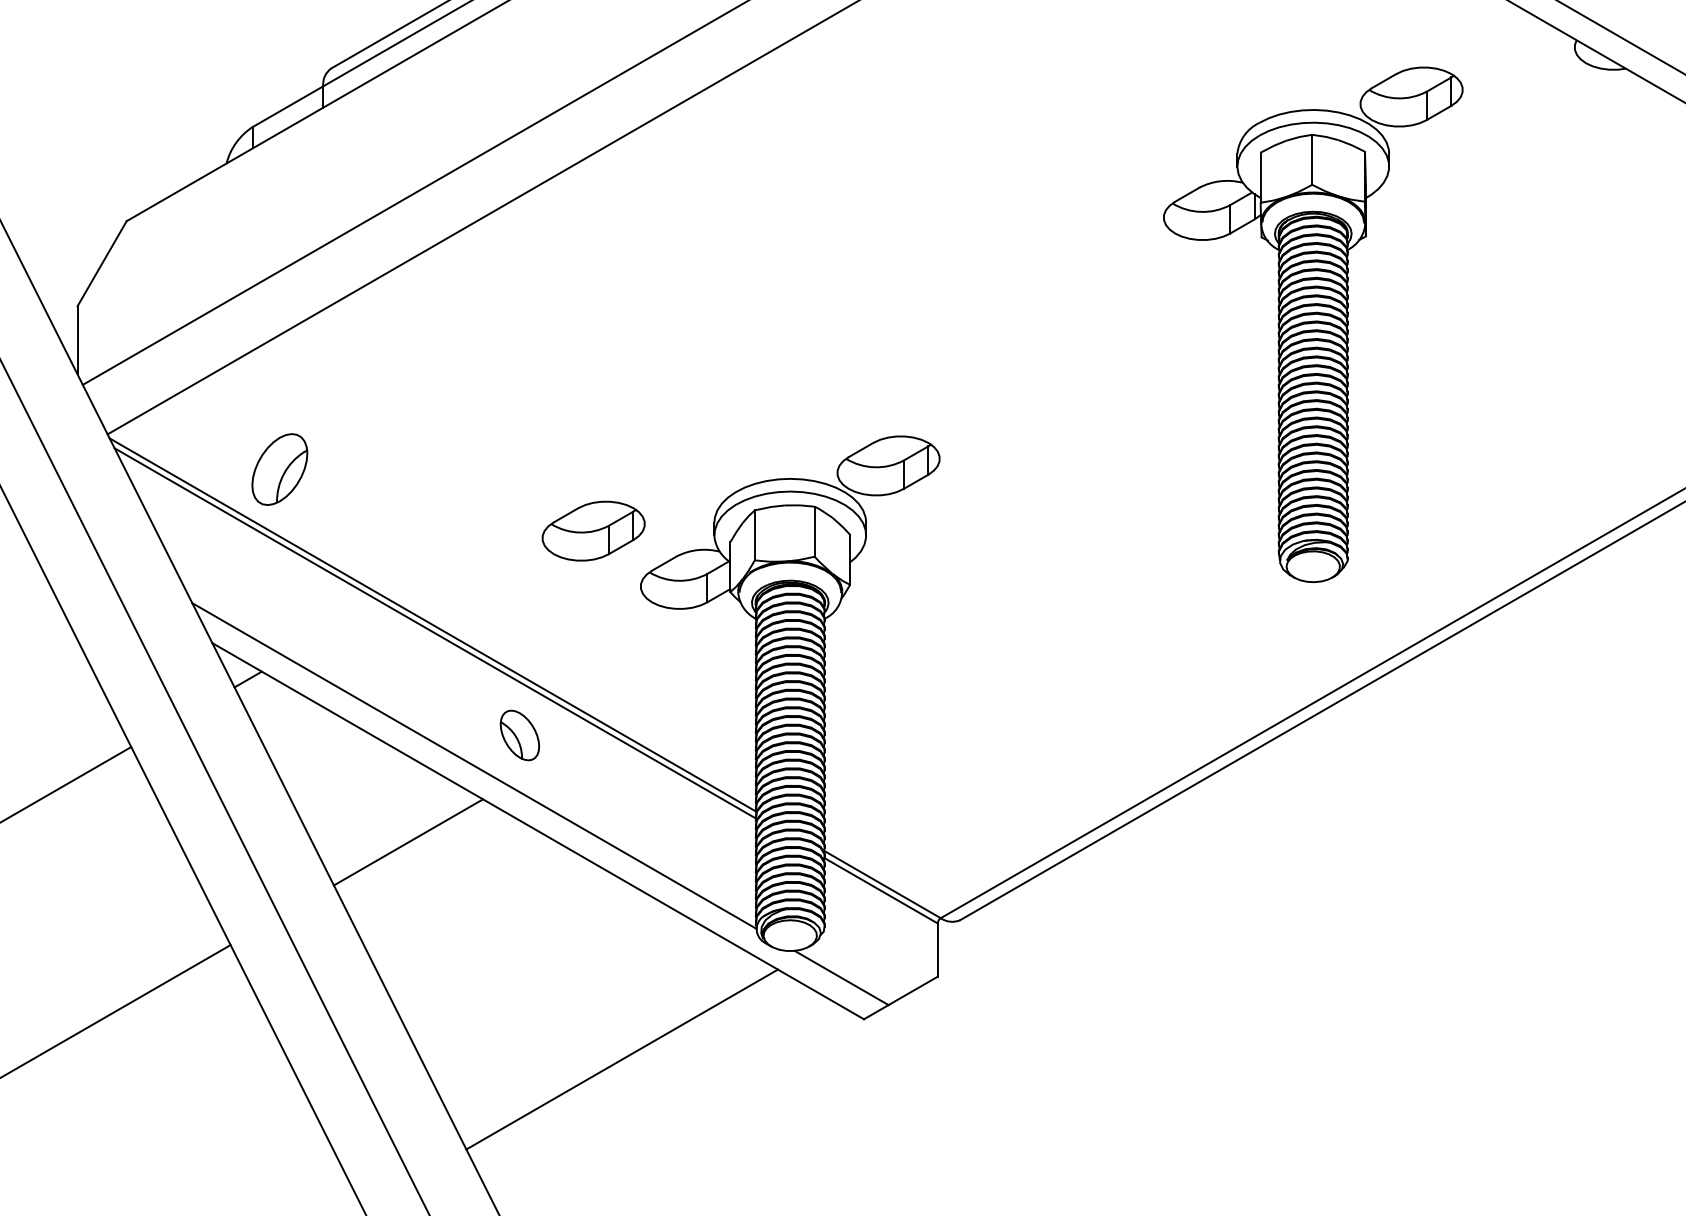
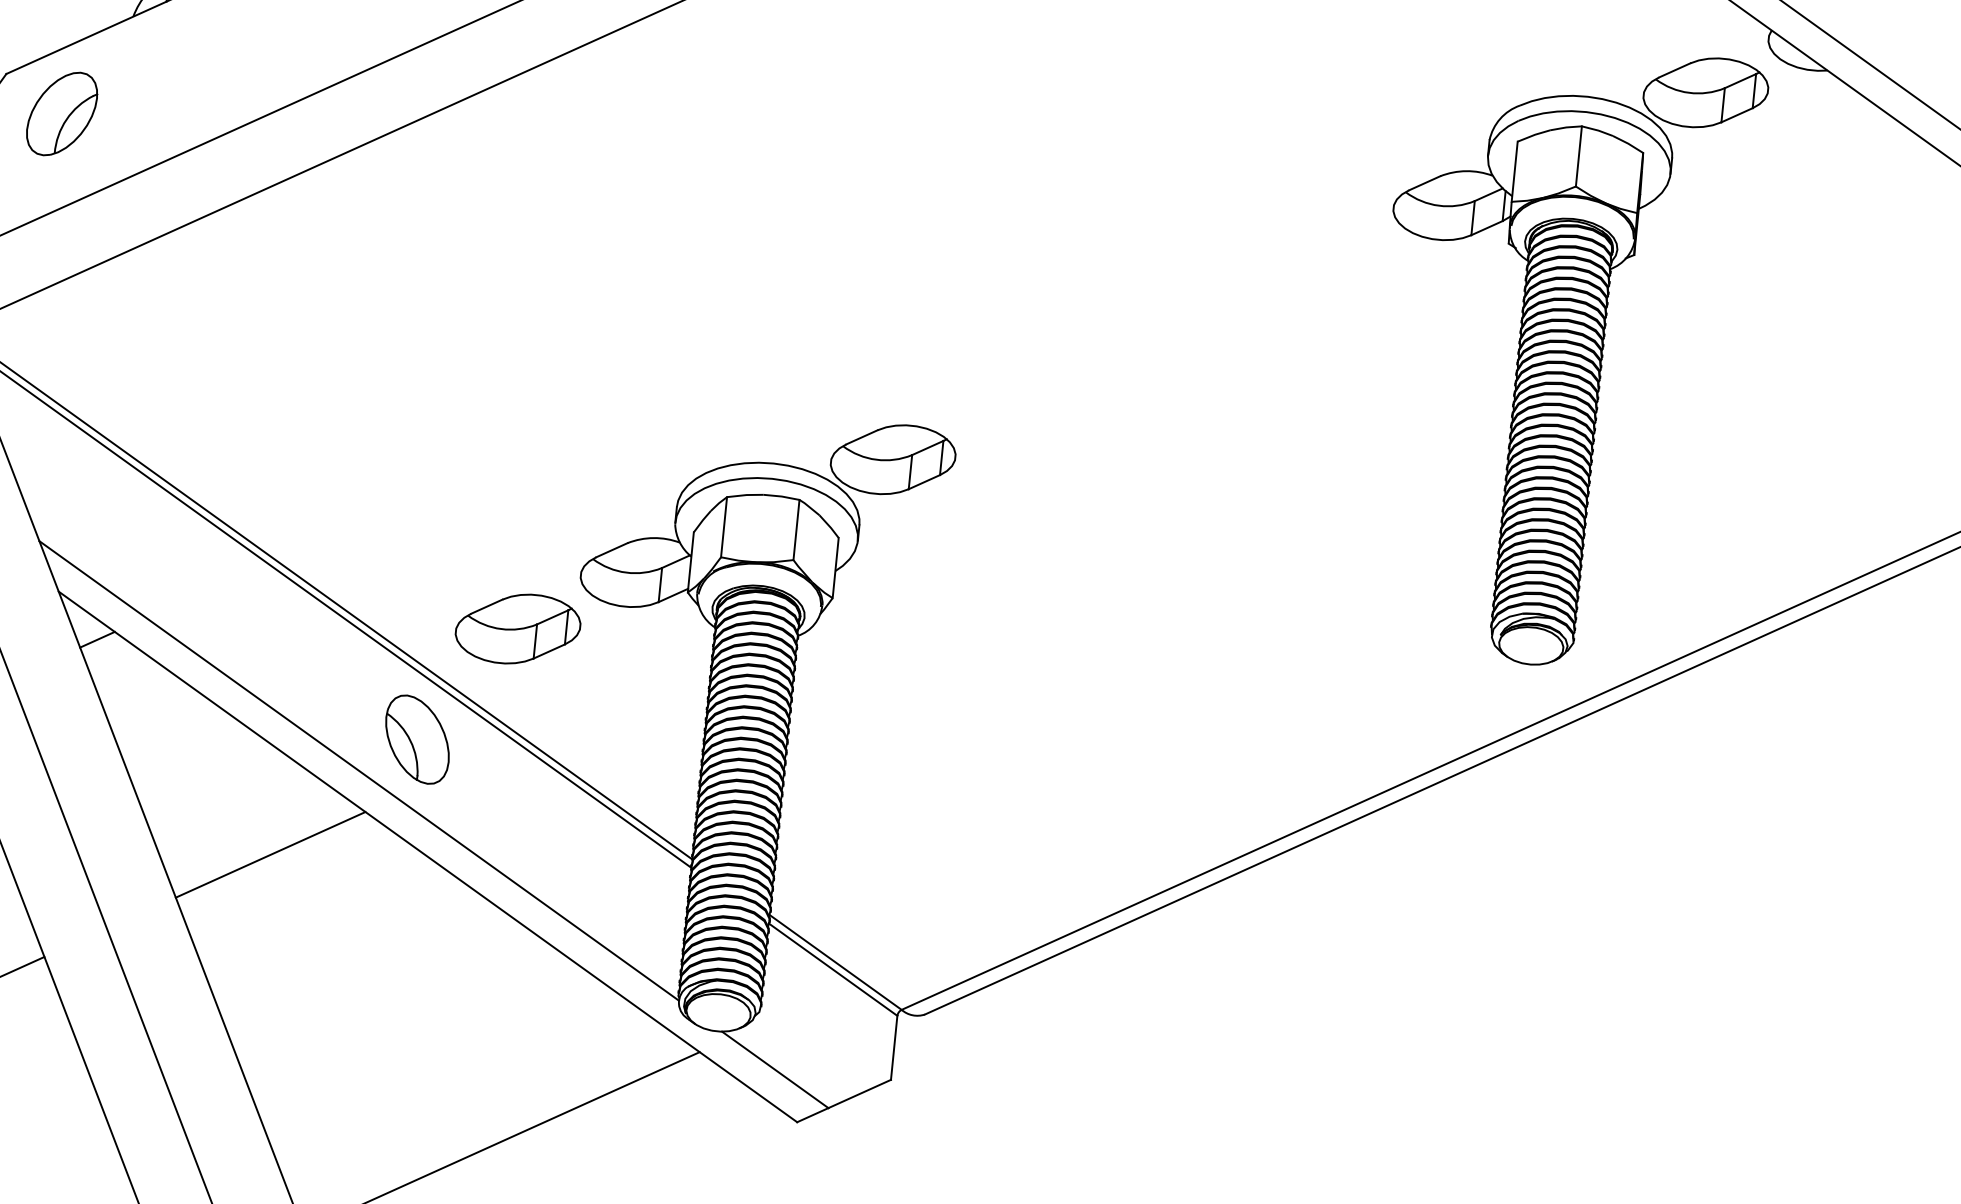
part: (1313, 324) -> (1560, 354), moved
part: (279, 469) -> (61, 113), moved
part: (593, 530) -> (517, 628), moved
part: (519, 735) -> (416, 739), size x1.43

